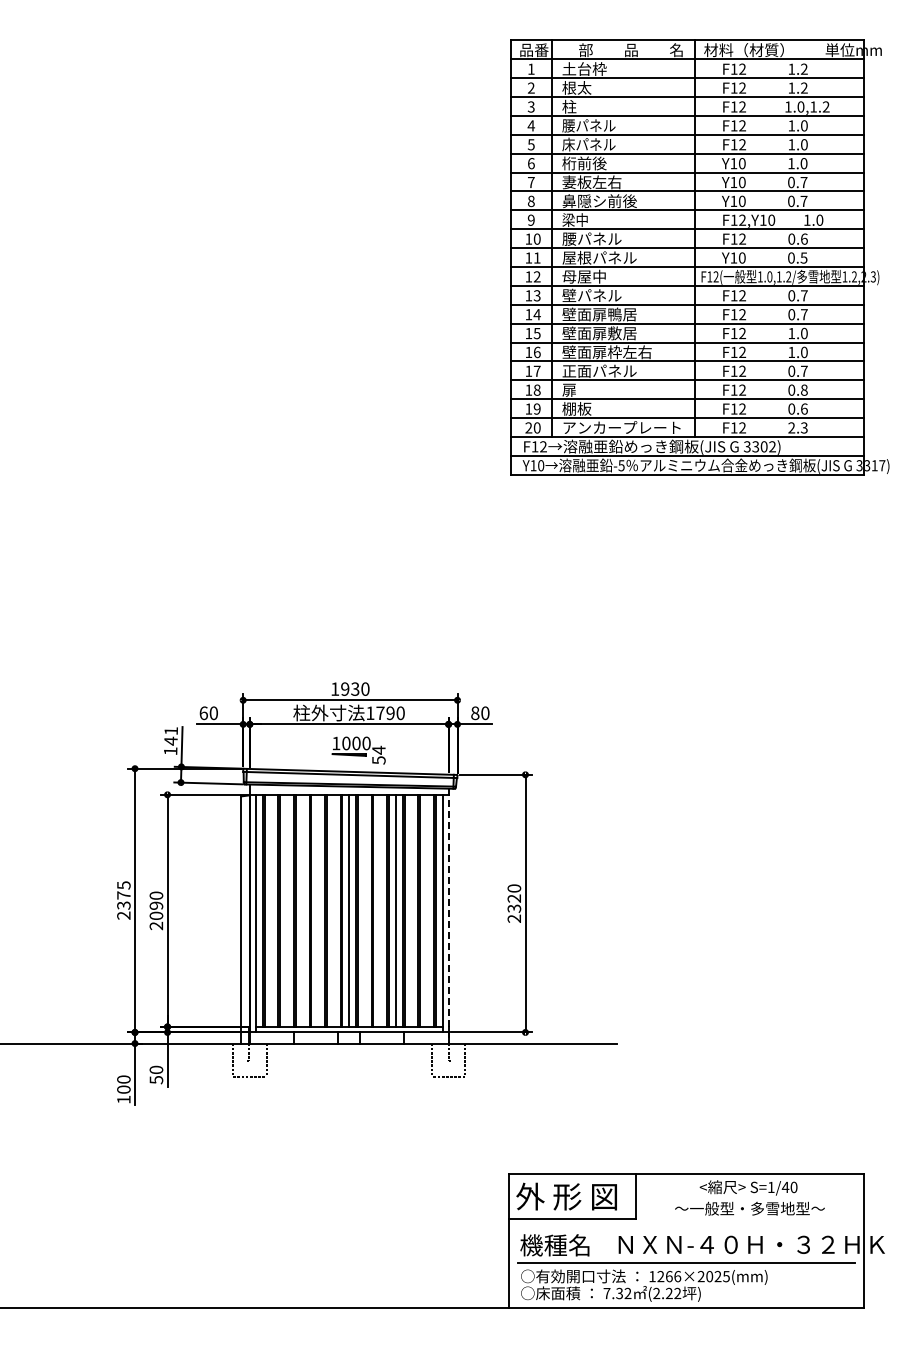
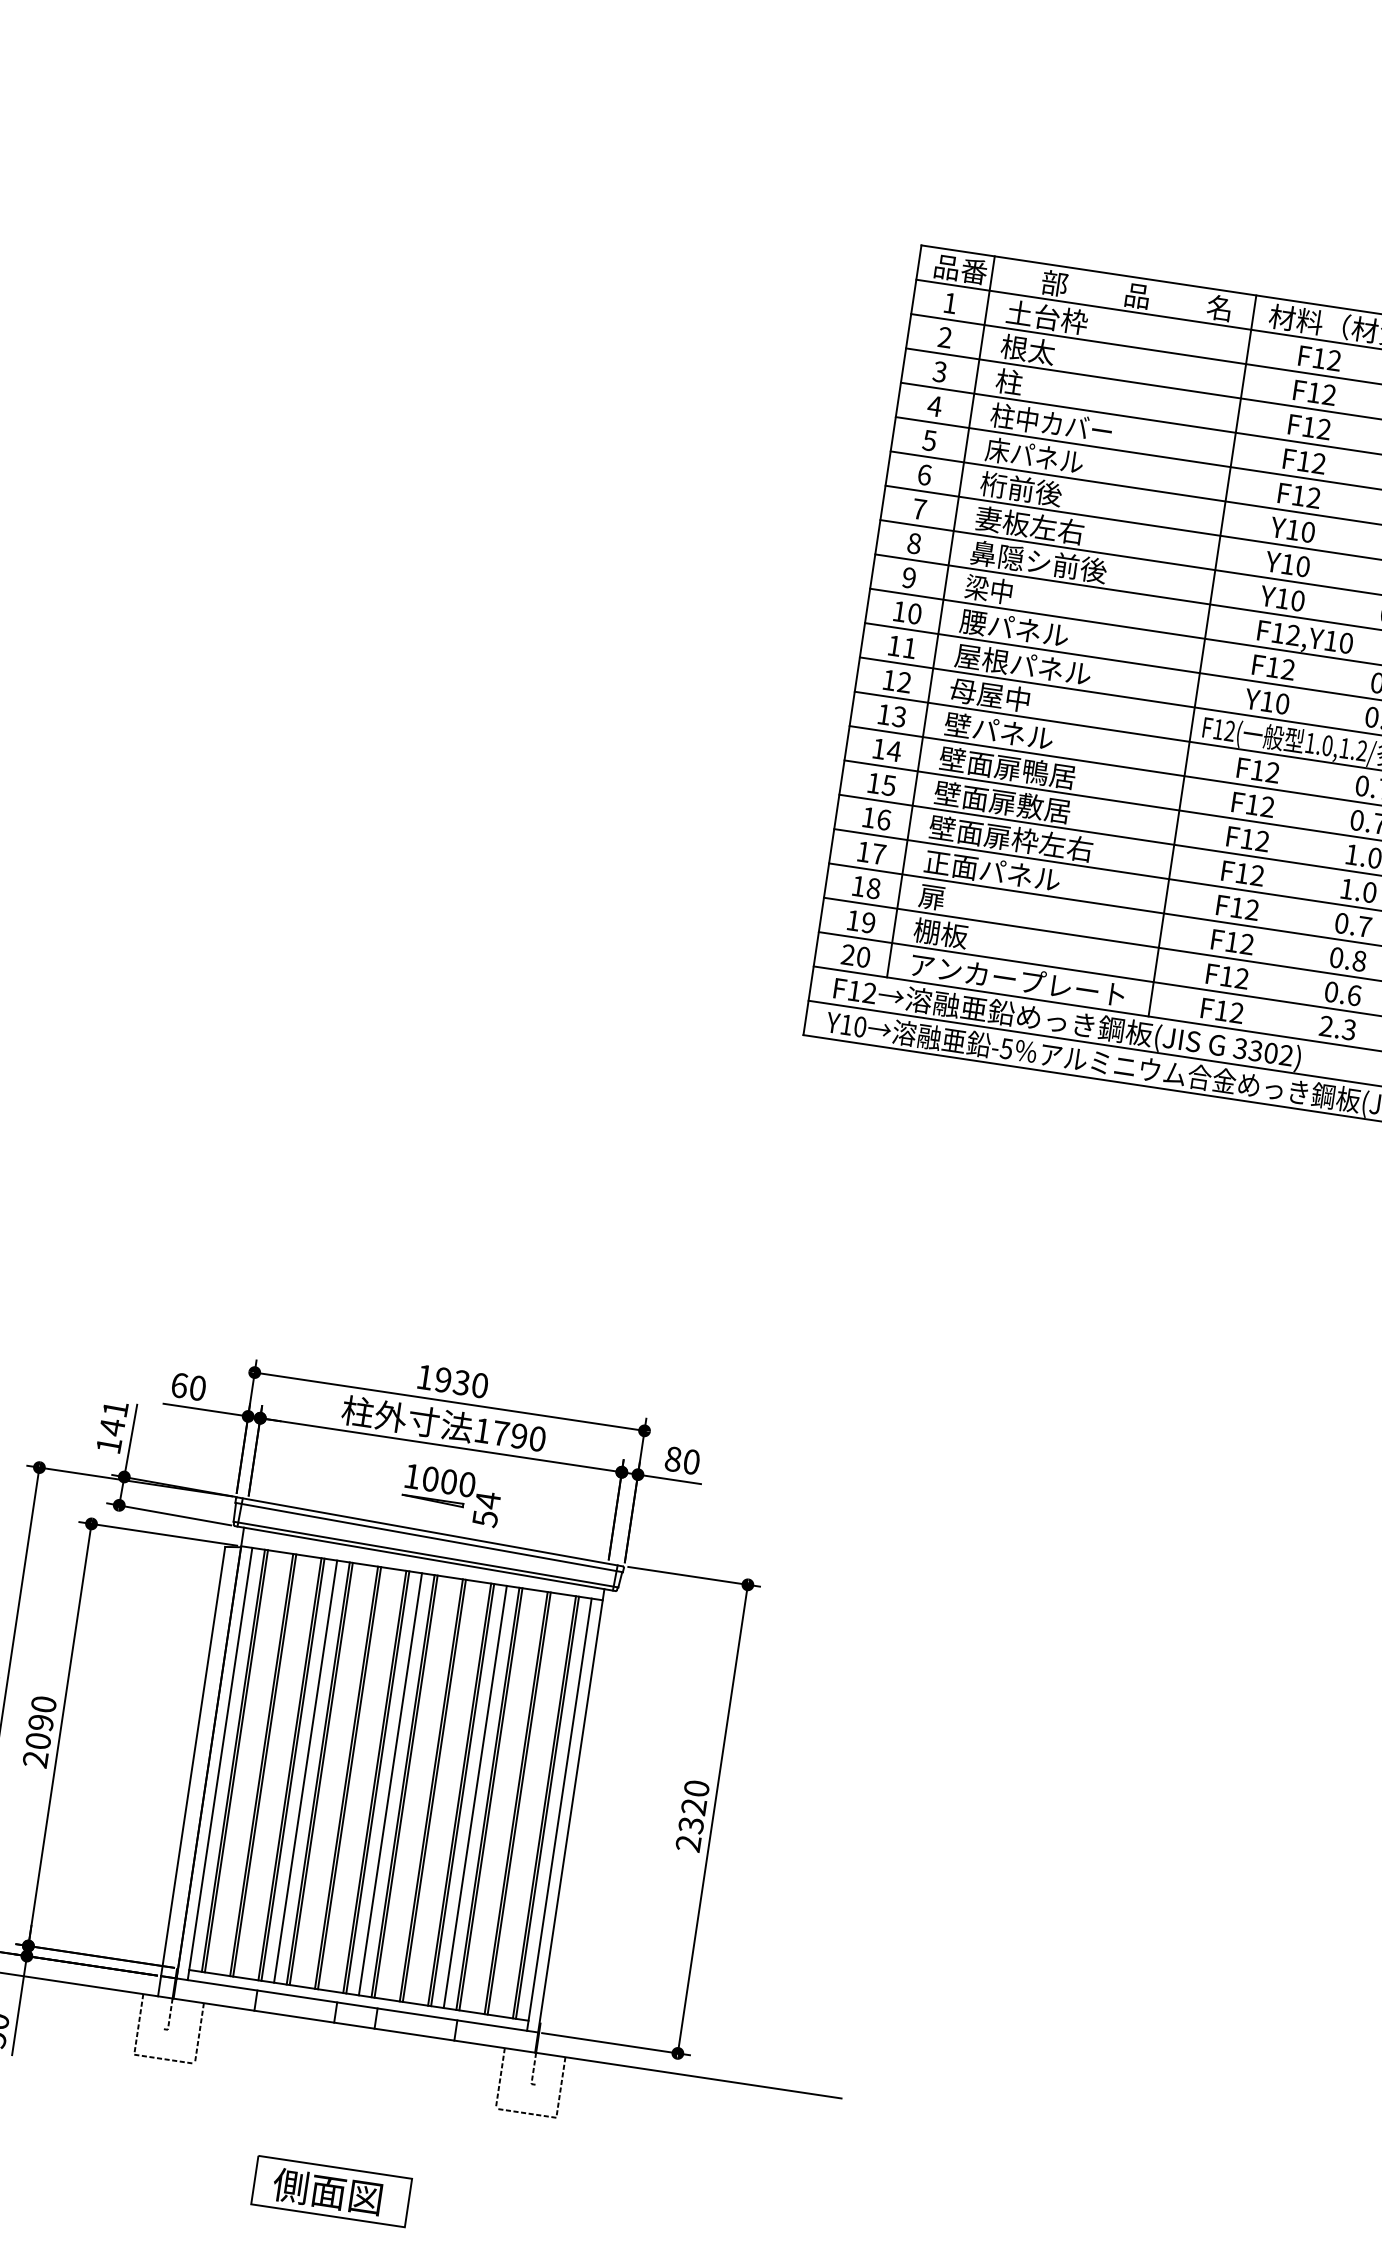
text: (595, 125) -> (1051, 423), 腰パネル -> 柱中カバー
line: (302, 910) -> (305, 1770), added
line: (448, 916) -> (569, 1821), dashed -> solid
part: (350, 1134) -> (331, 2191), added

